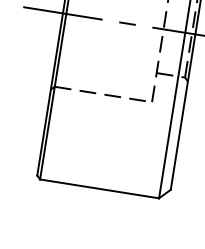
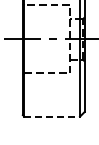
line: (100, 188) -> (52, 116), solid -> dashed

